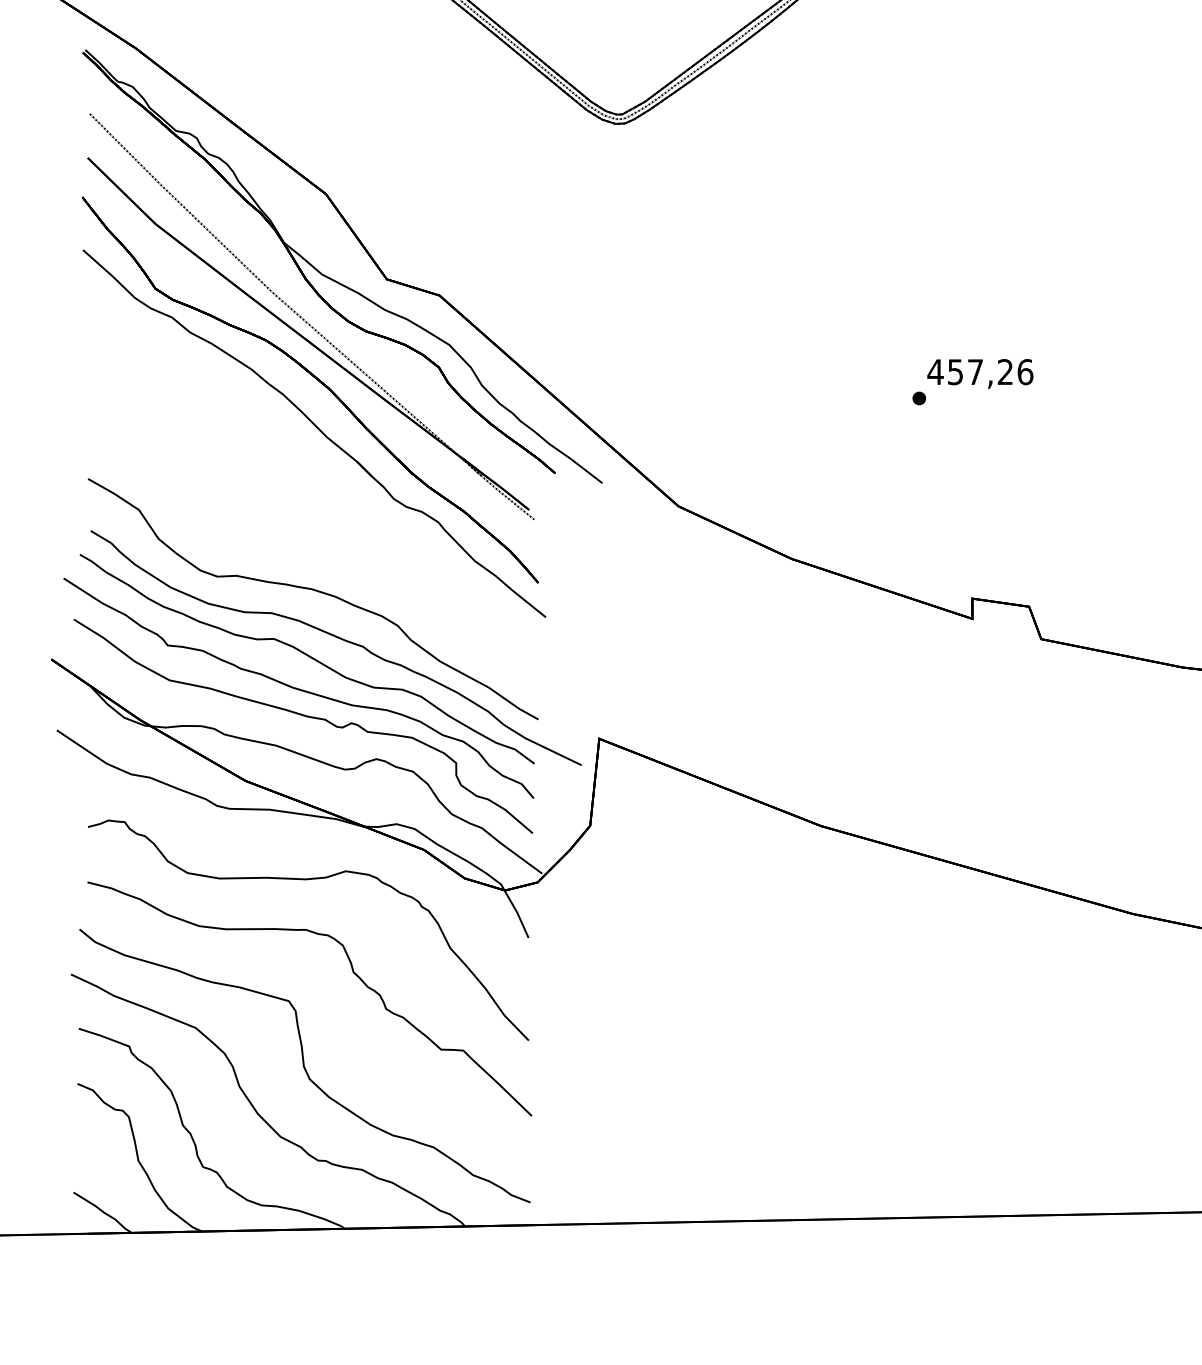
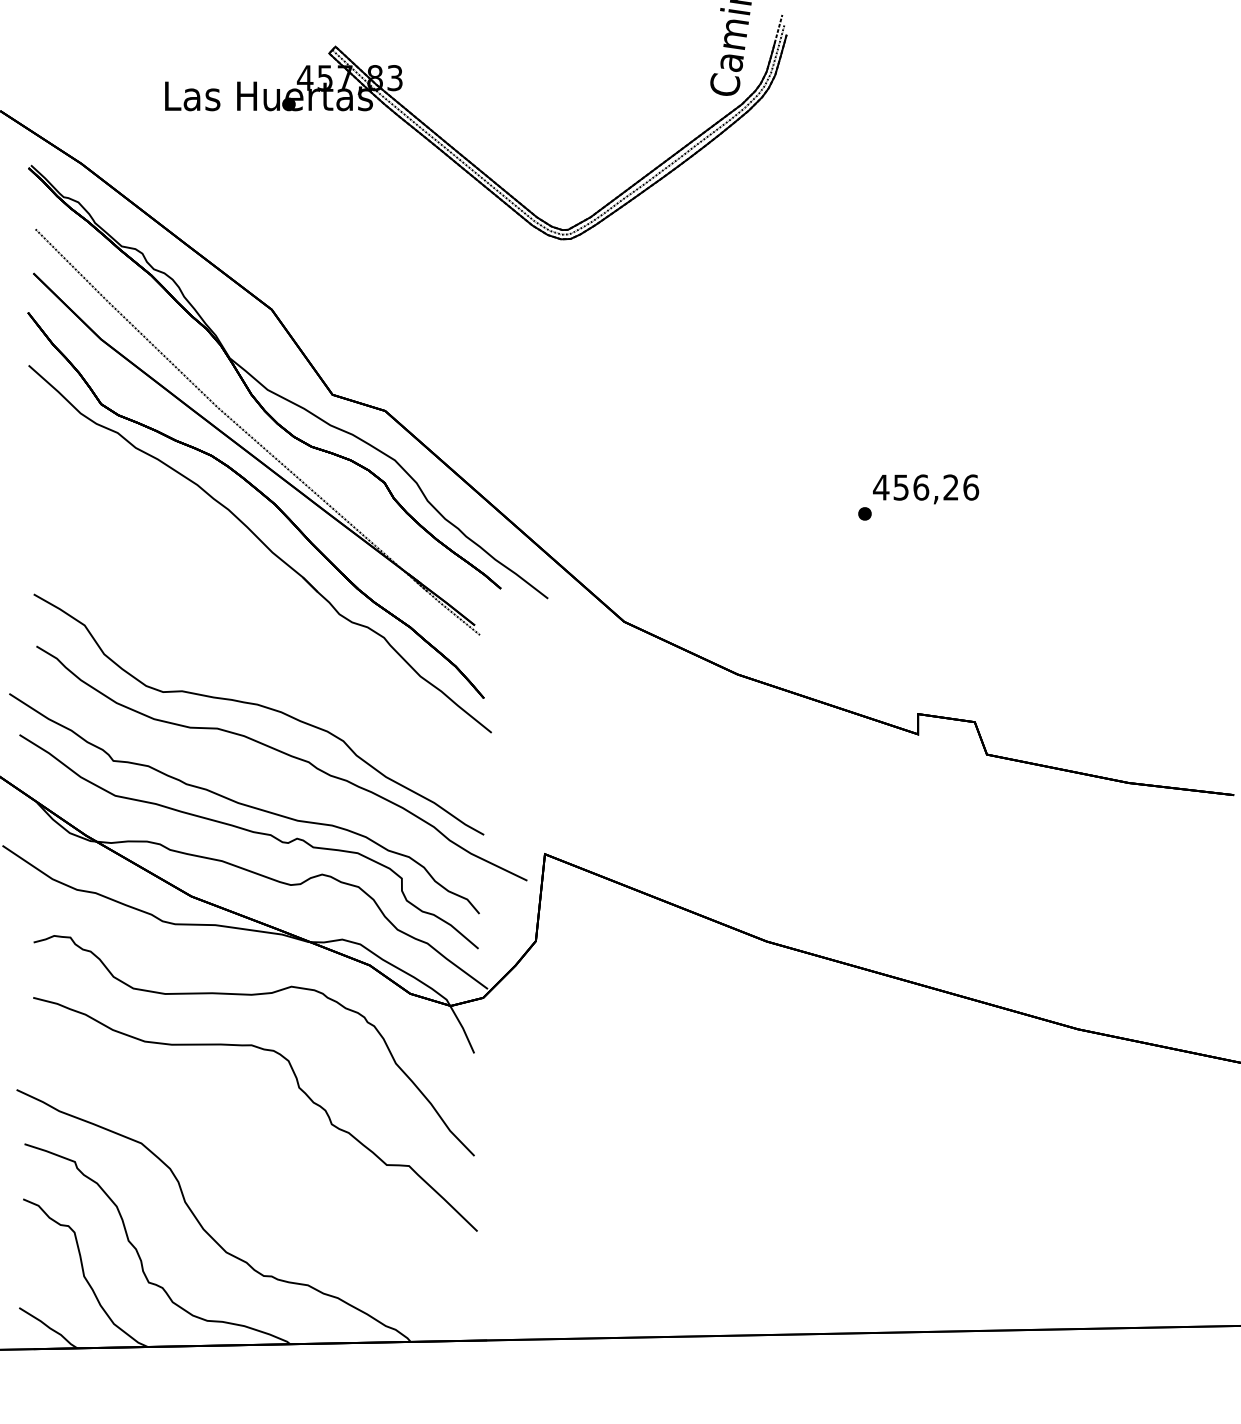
text: (975, 372) -> (921, 487), 457,26 -> 456,26
curve: (308, 657) -> (254, 772), removed
curve: (304, 1066) -> (250, 1181), removed

